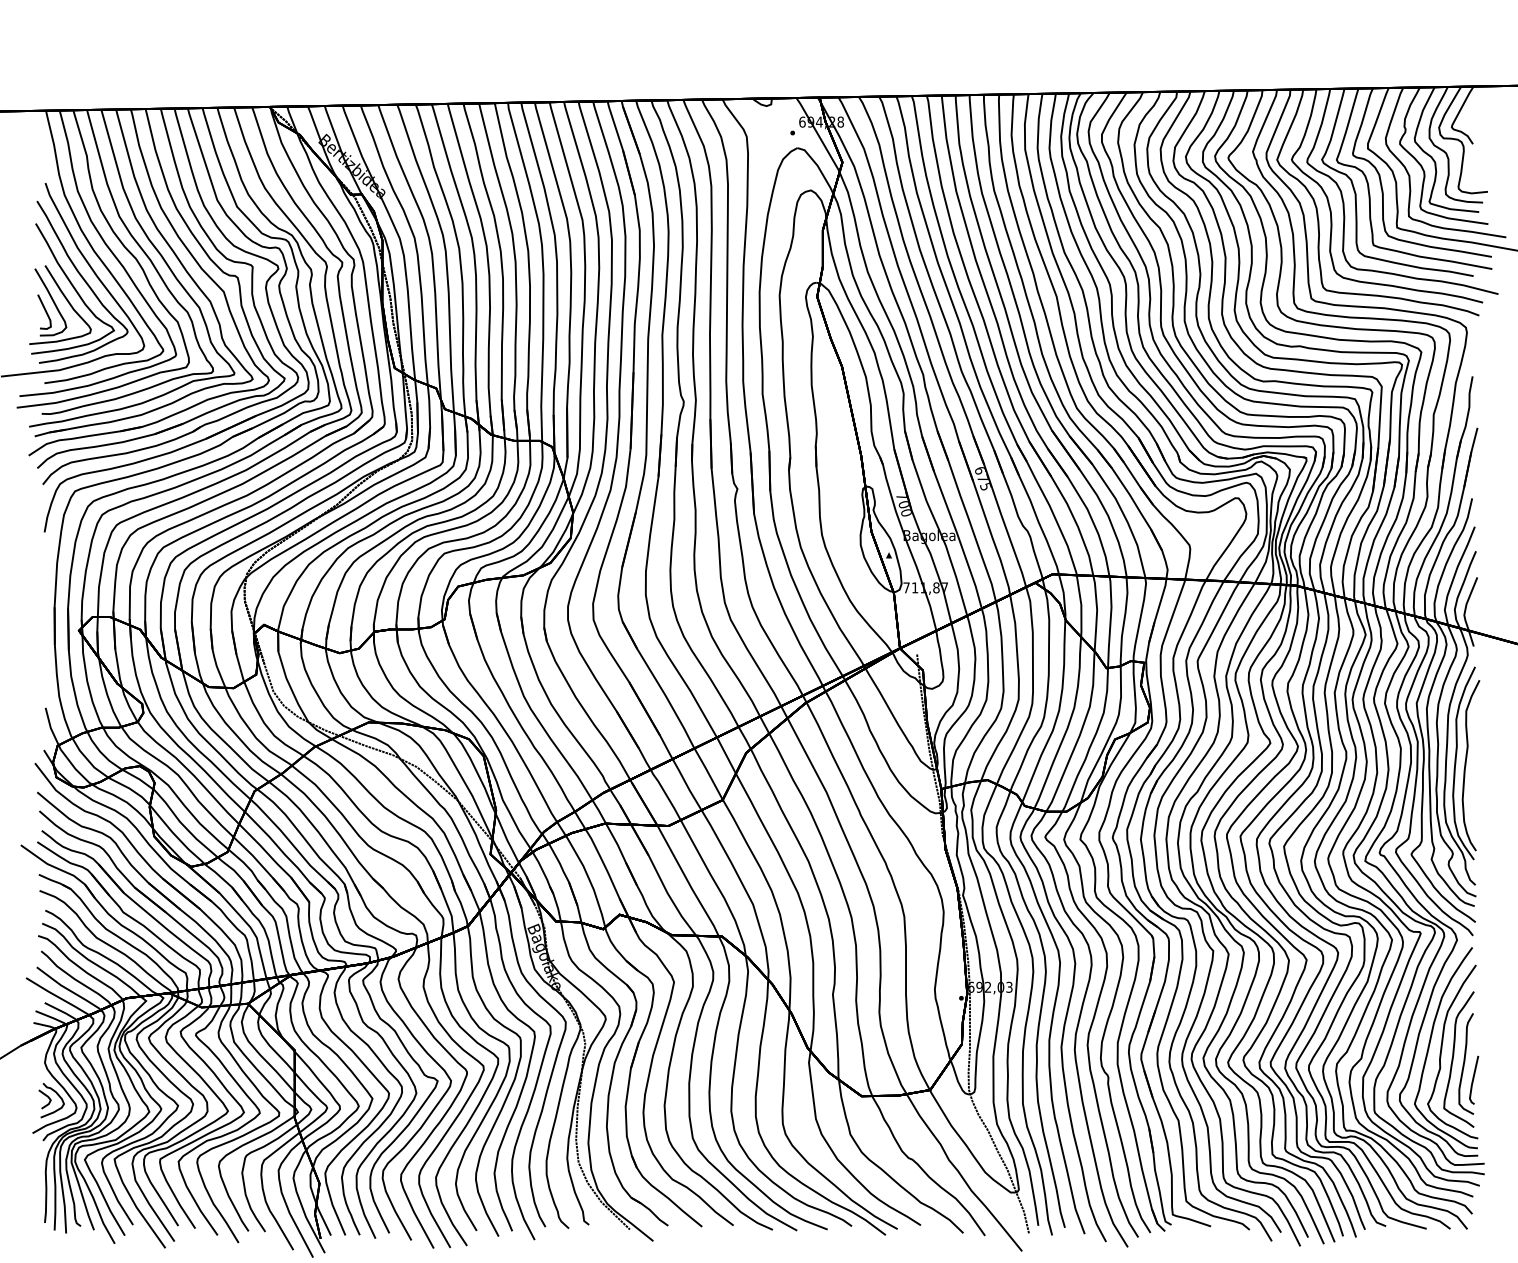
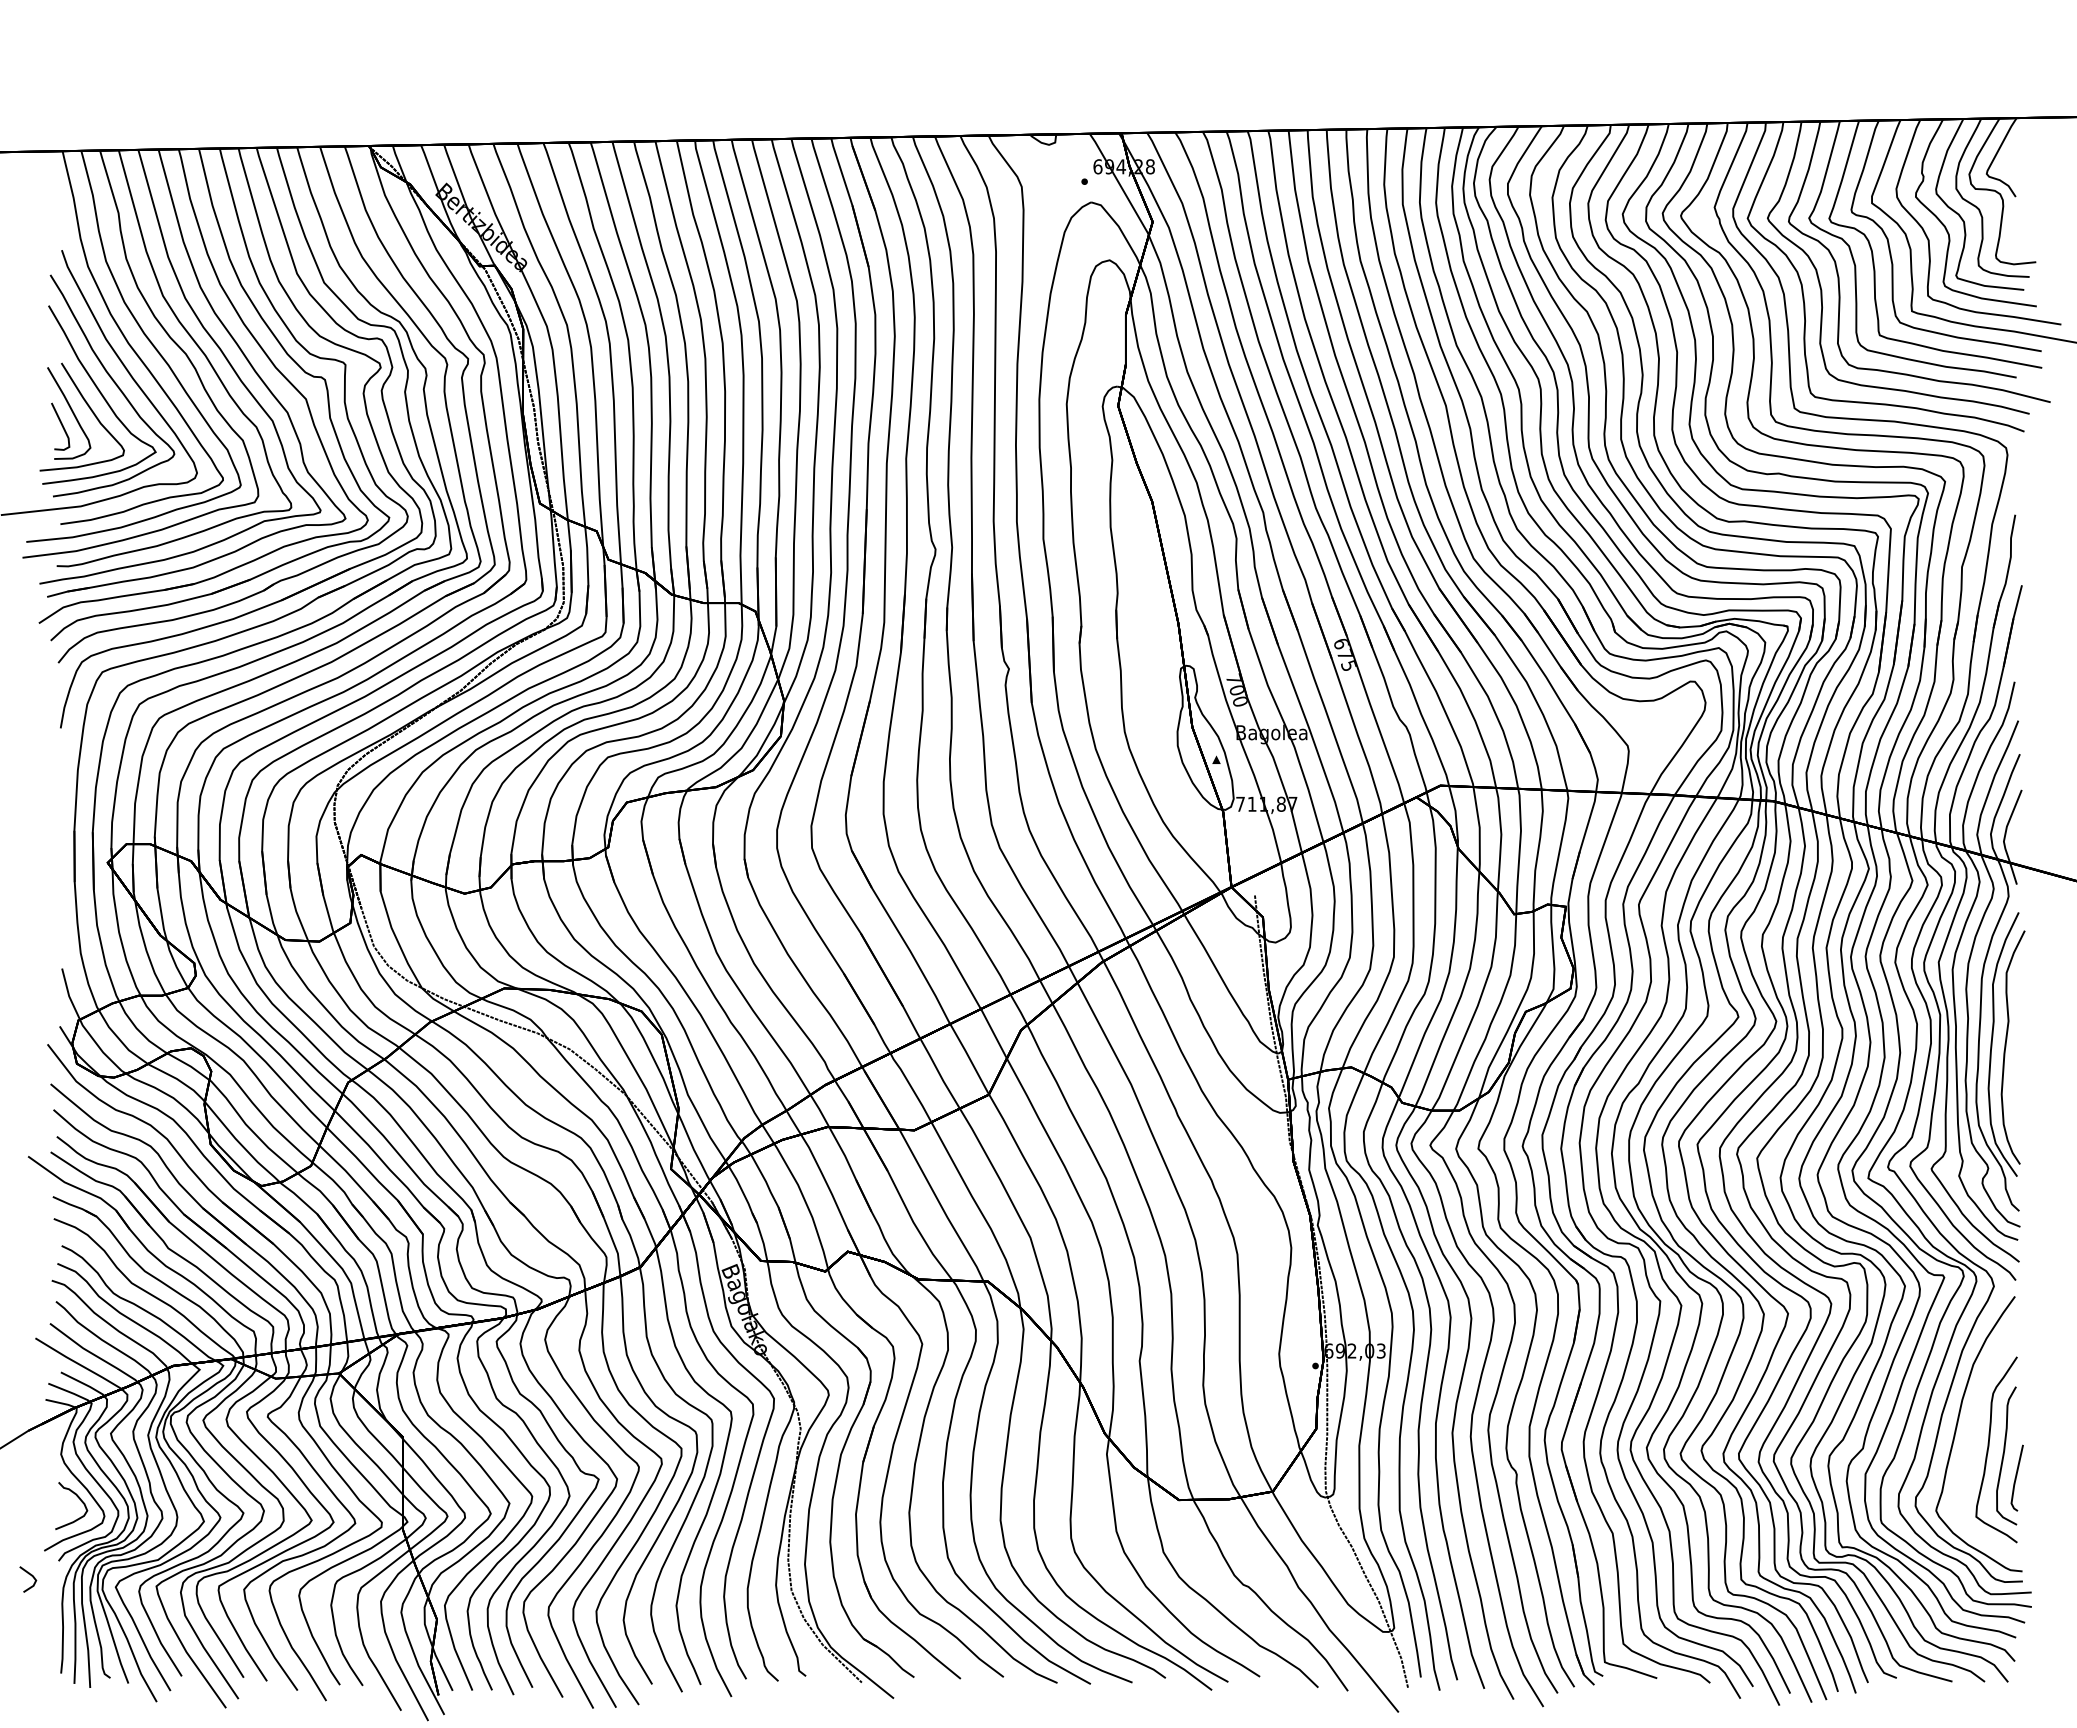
curve: (1442, 1049) -> (1973, 1436), removed
line: (47, 1097) -> (31, 1576), moved

